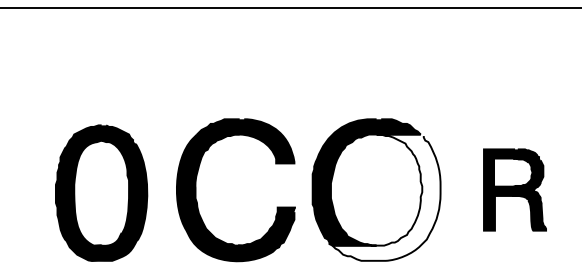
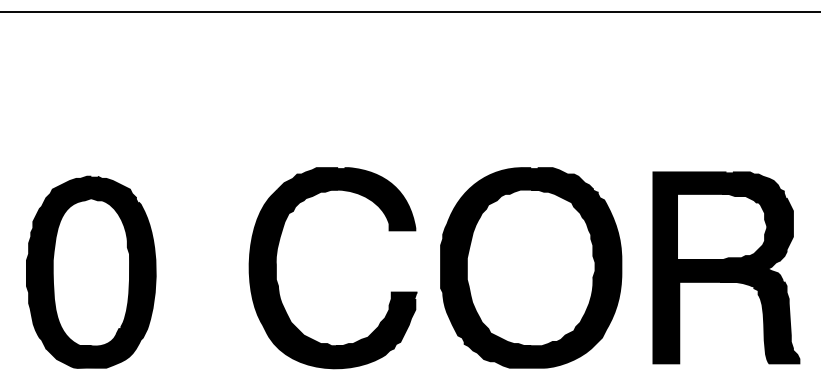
part: (514, 189) -> (725, 267), size x1.67
part: (101, 192) -> (91, 271), moved
fill: (386, 197) -> (545, 278), added

